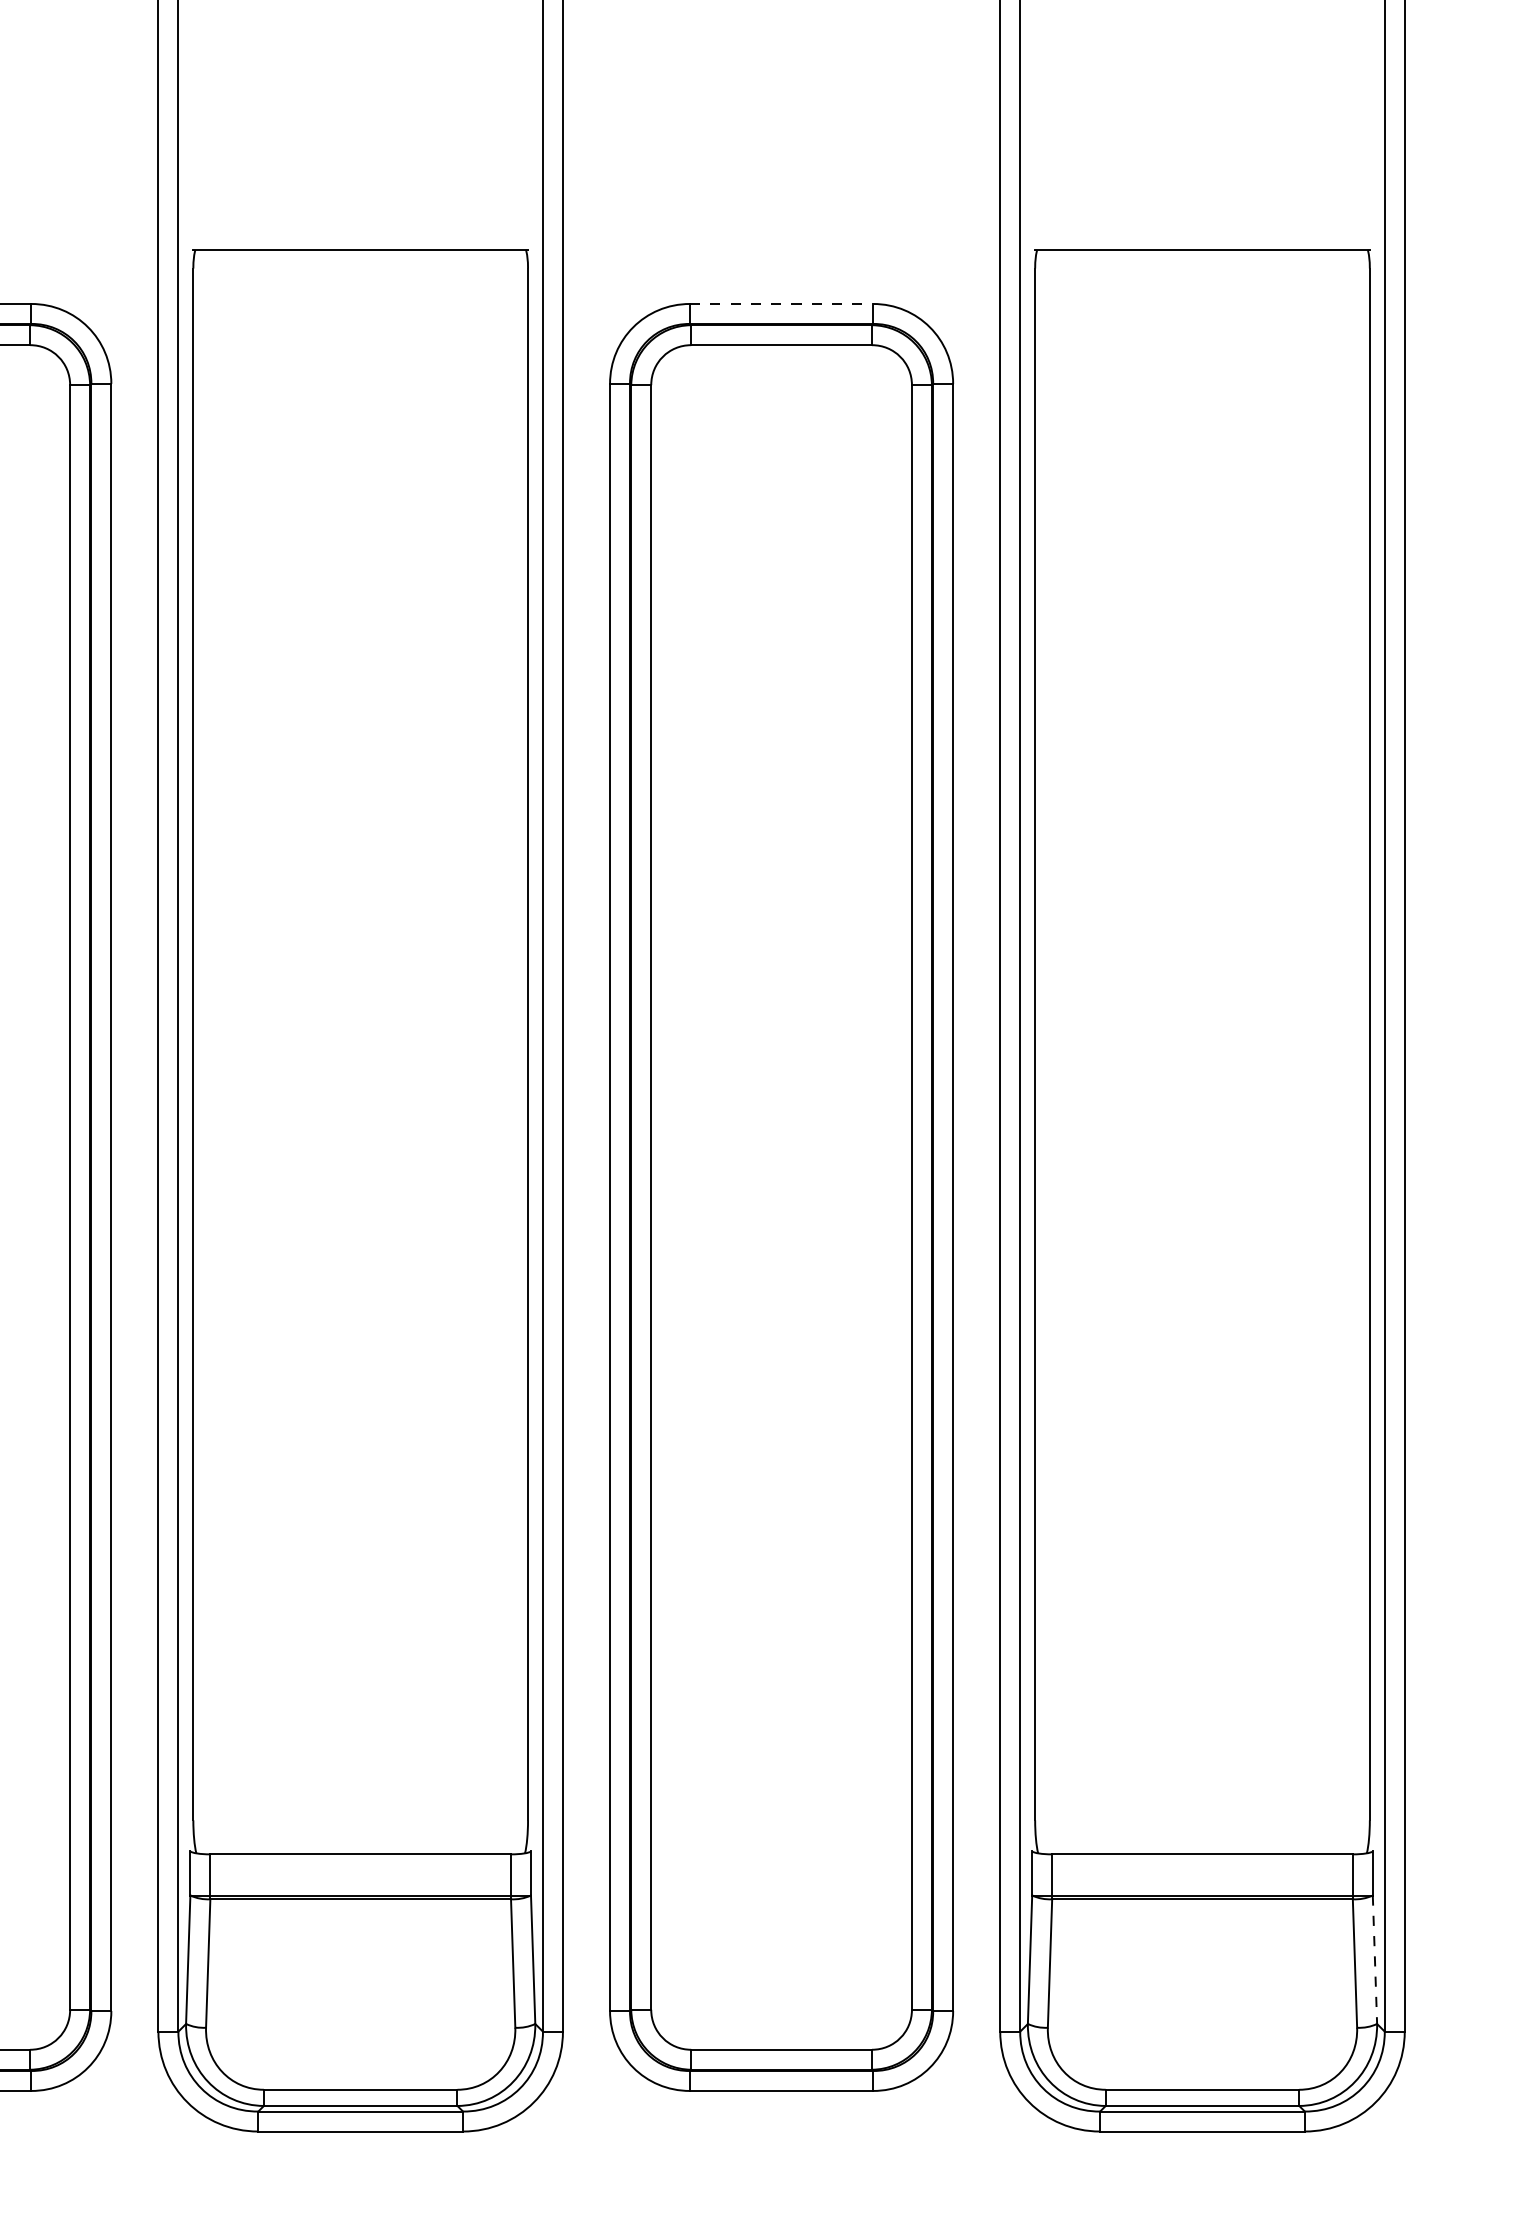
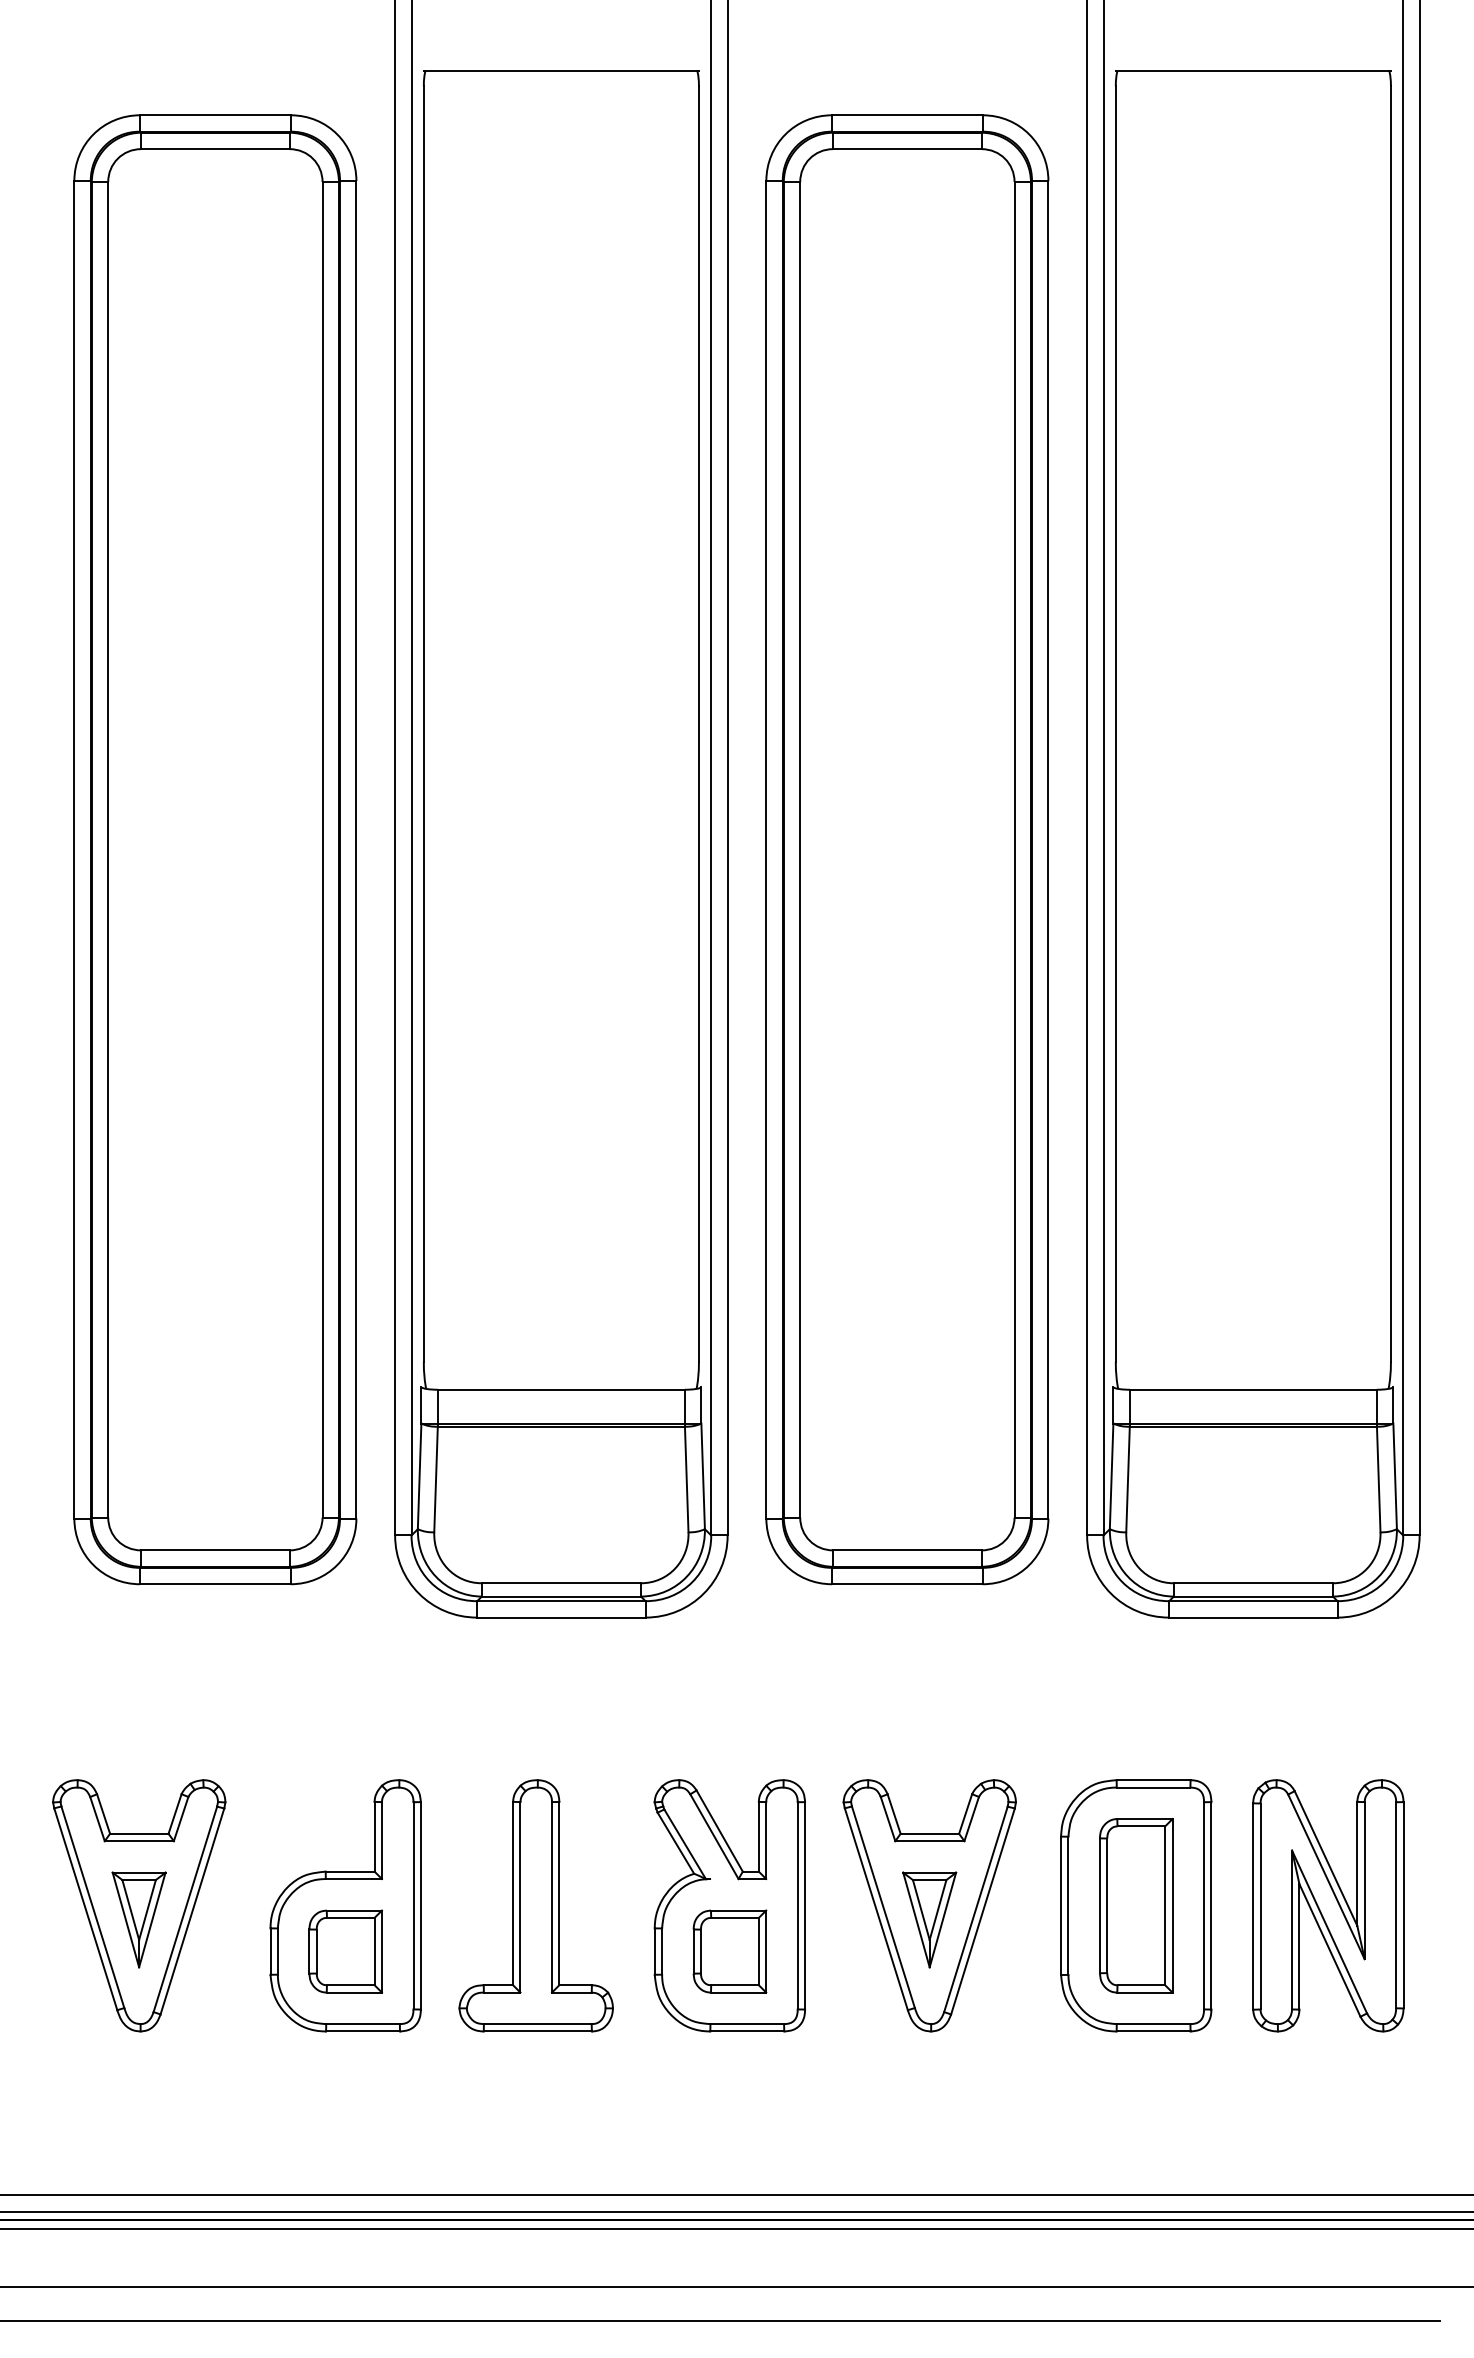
line: (781, 304) -> (907, 115), dashed -> solid
line: (1375, 1959) -> (1395, 1476), dashed -> solid

